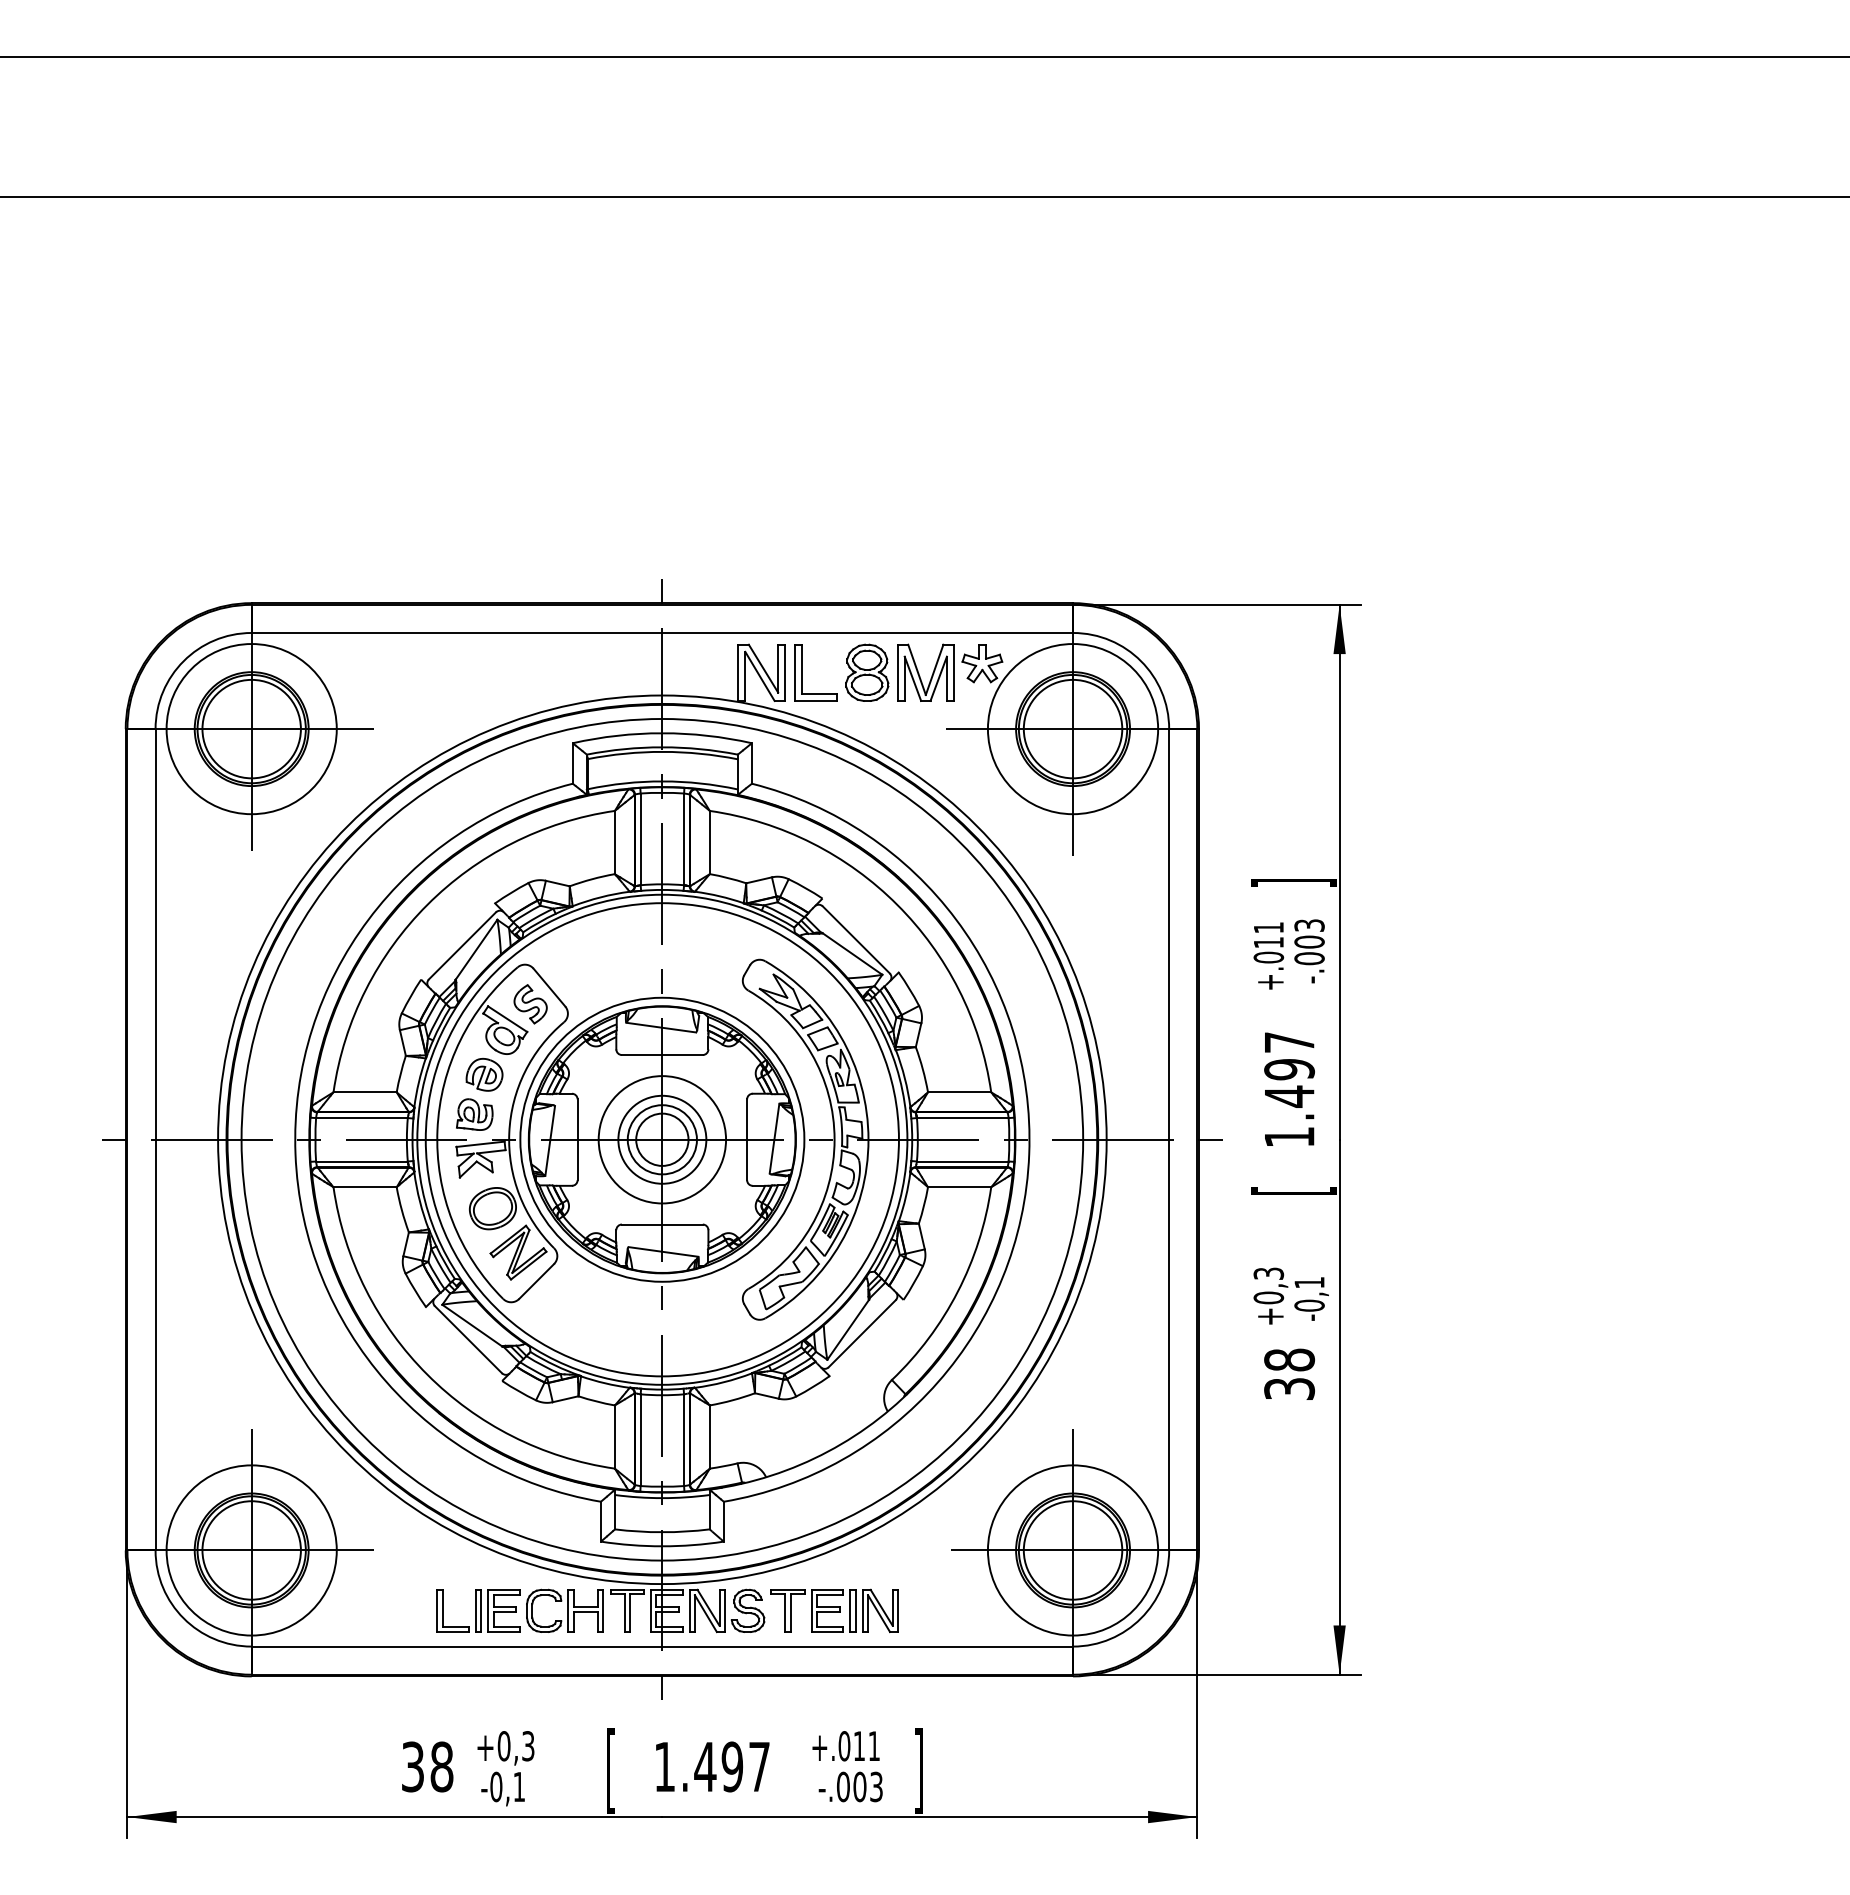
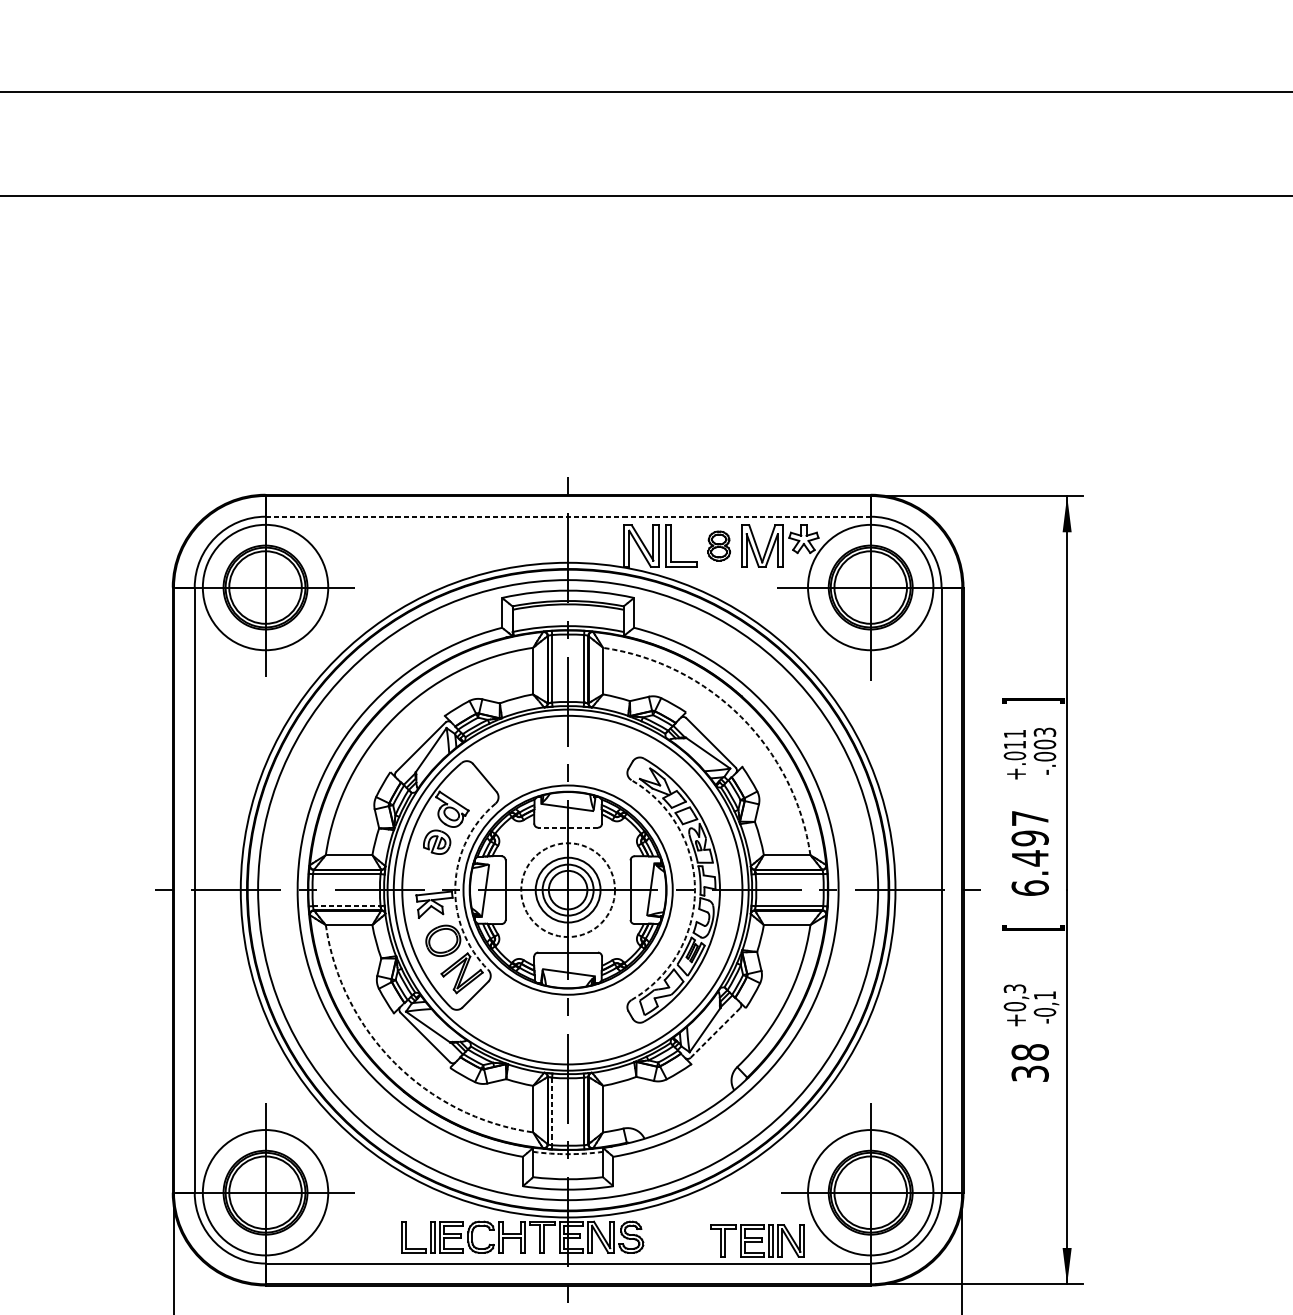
line: (662, 632) -> (568, 516), solid -> dashed
part: (867, 672) -> (719, 545), size x0.7
arc: (897, 904) -> (741, 716), solid -> dashed
part: (530, 1004) -> (470, 790), removed
line: (661, 1055) -> (567, 828), solid -> dashed
part: (474, 1114) -> (429, 871), removed
arc: (509, 1133) -> (455, 885), solid -> dashed
text: (1289, 1136) -> (1030, 887), 1.497 -> 6.497
circle: (662, 1139) -> (568, 889), solid -> dashed
arc: (834, 1139) -> (694, 889), solid -> dashed
line: (361, 1161) -> (346, 906), solid -> dashed
line: (861, 1334) -> (714, 1033), solid -> dashed
arc: (427, 1374) -> (395, 1063), solid -> dashed
line: (640, 1440) -> (552, 1111), solid -> dashed
arc: (662, 1498) -> (568, 1154), solid -> dashed
part: (834, 1610) -> (757, 1240), moved

